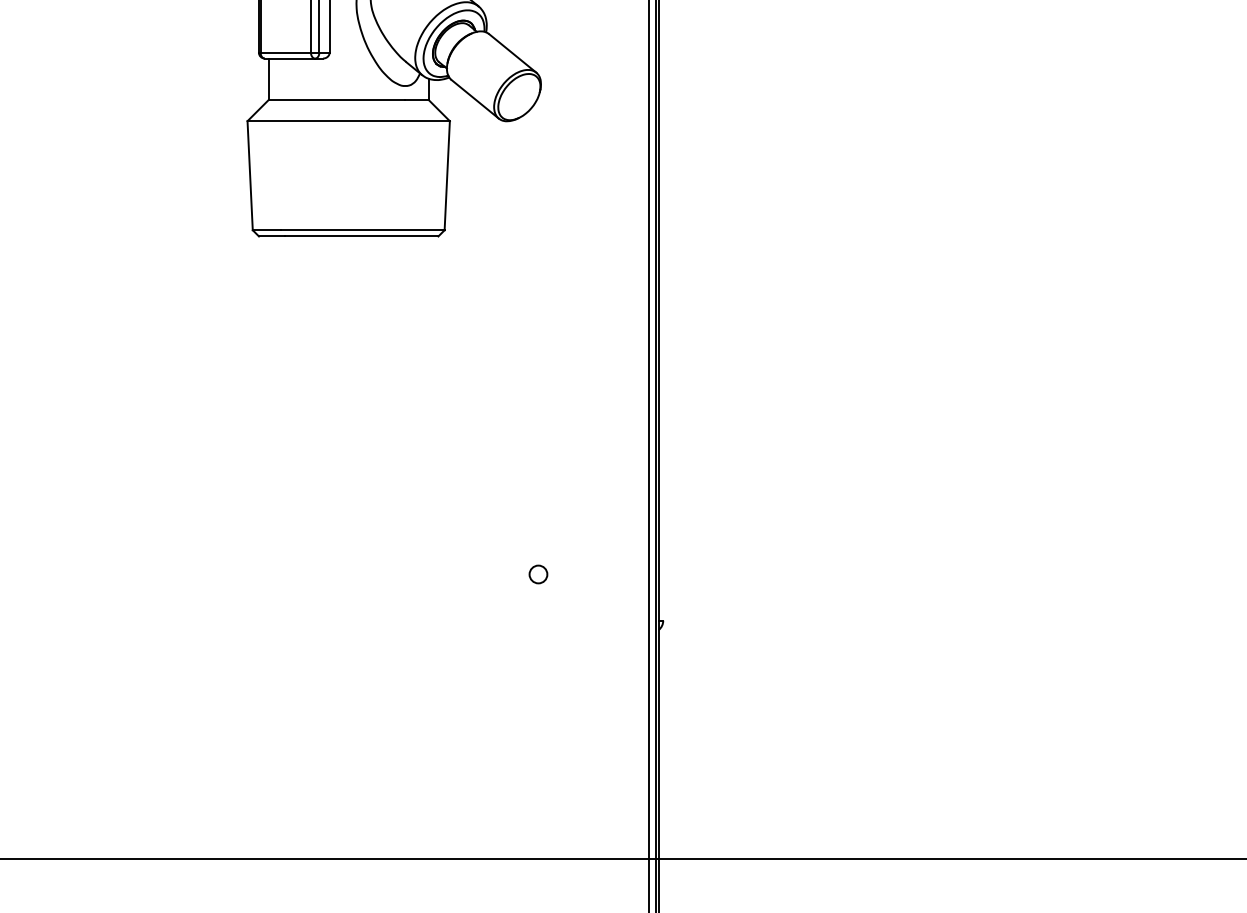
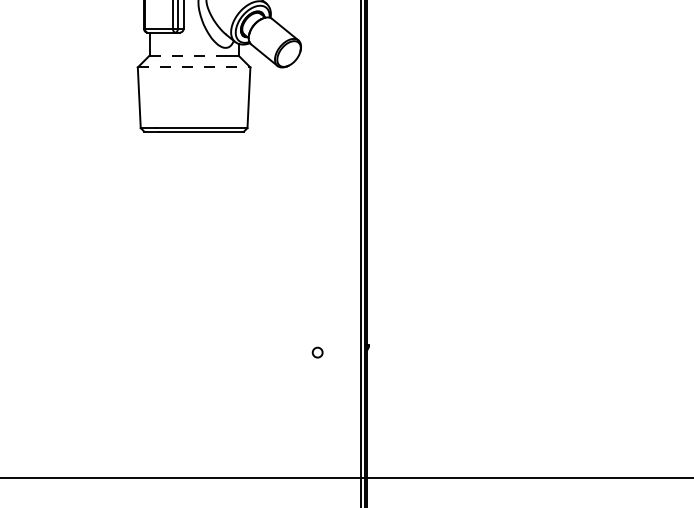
line: (338, 99) -> (188, 55), solid -> dashed
line: (349, 121) -> (194, 67), solid -> dashed
circle: (538, 574) -> (317, 352), moved

